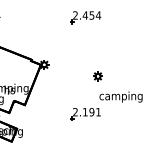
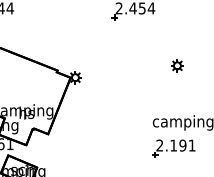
part: (97, 76) -> (176, 65), moved
part: (85, 114) -> (173, 148), moved

